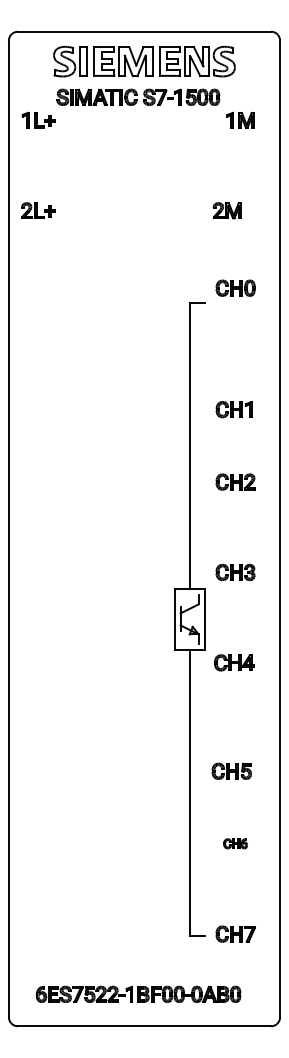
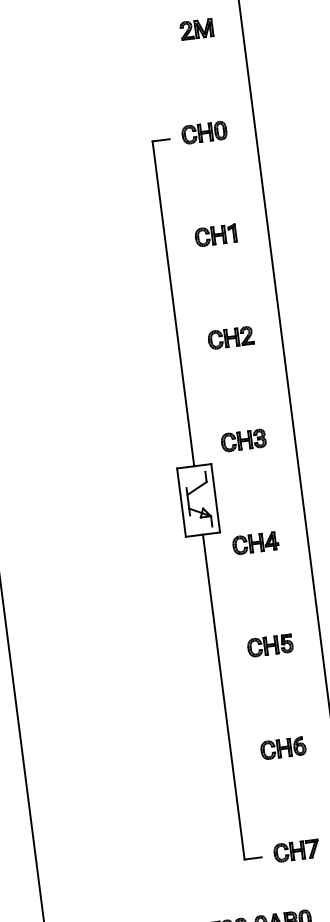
part: (226, 210) -> (195, 29), moved
part: (235, 287) -> (204, 131), moved
part: (233, 409) -> (215, 235), moved
part: (231, 770) -> (269, 644), moved
part: (235, 843) -> (283, 748), size x1.67

